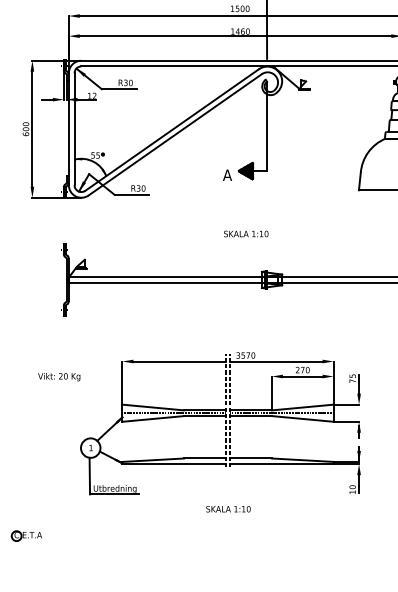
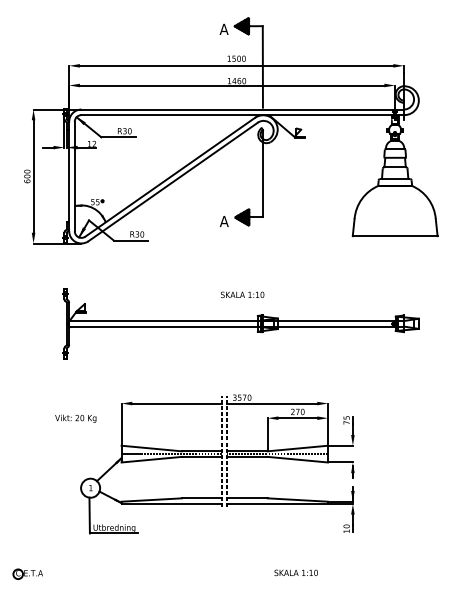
text: (246, 233) -> (242, 294), moved
text: (58, 376) -> (75, 418), moved
text: (227, 508) -> (295, 572), moved

